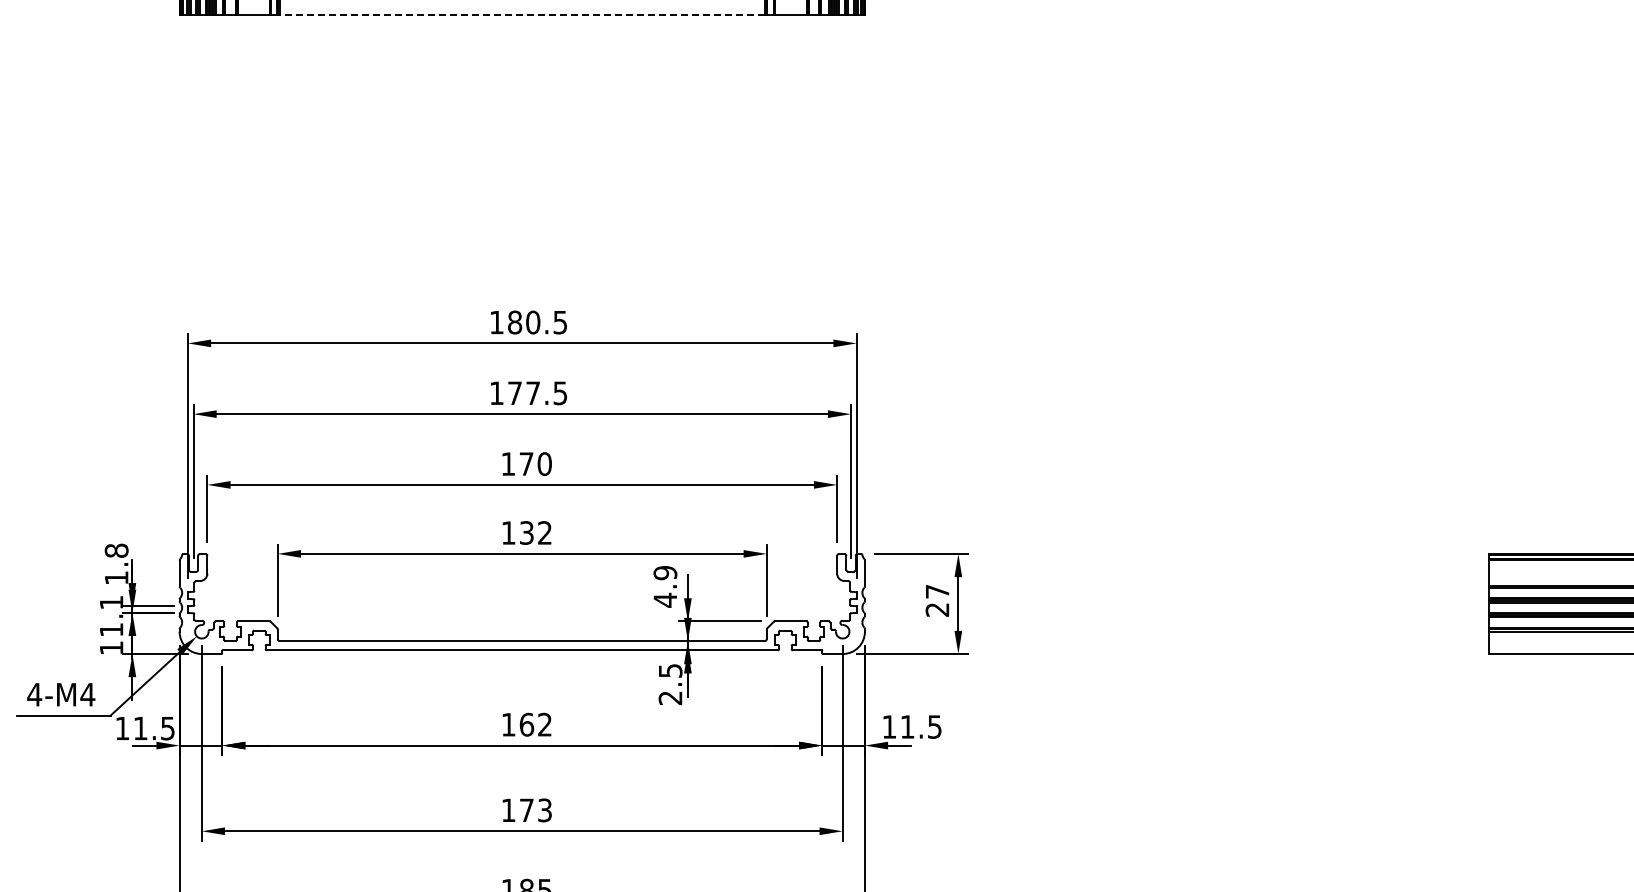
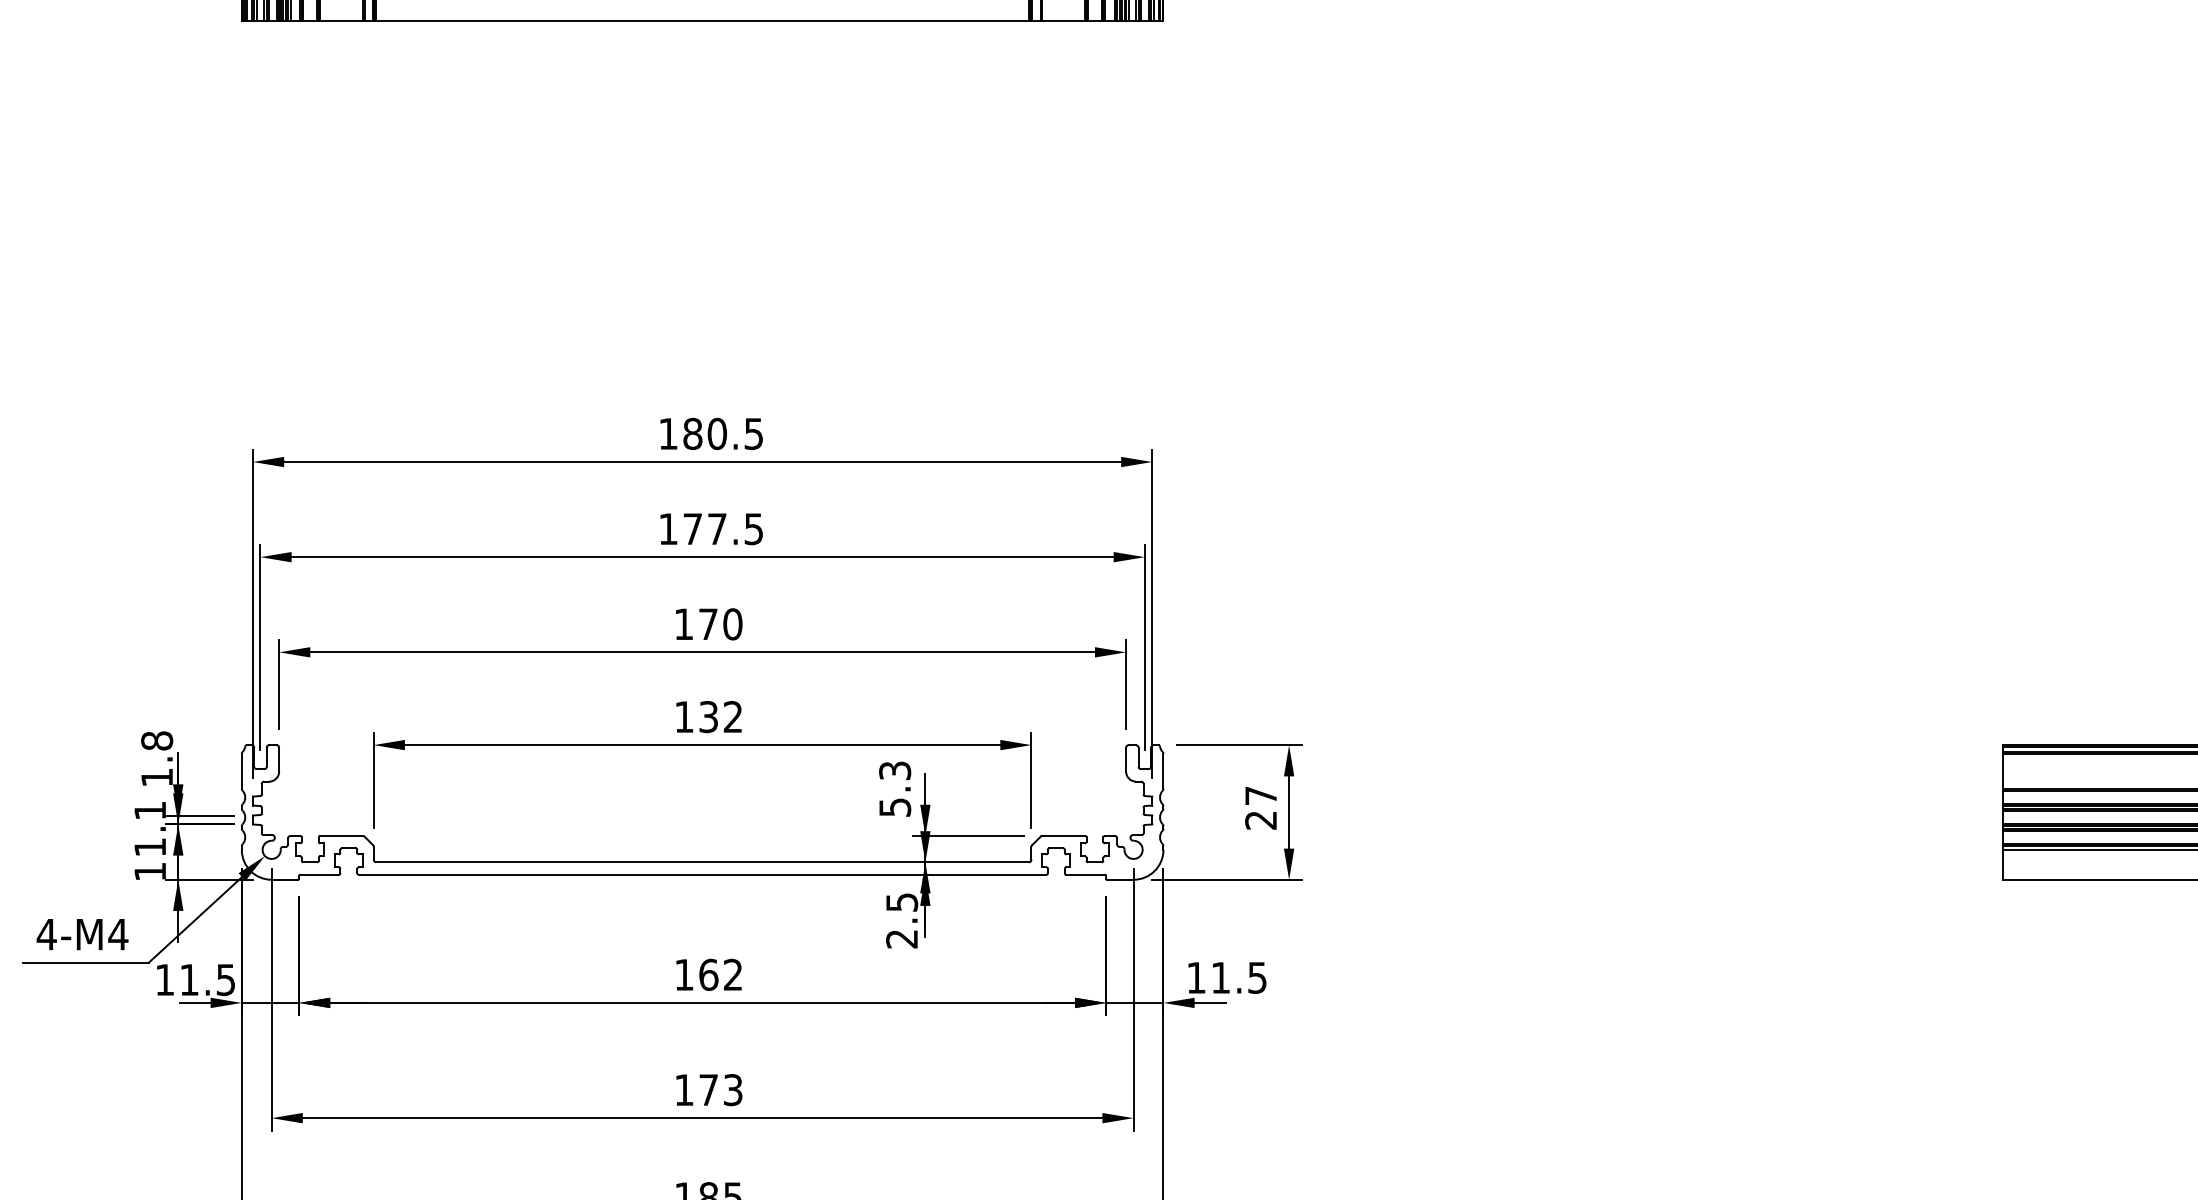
line: (522, 15) -> (702, 21), dashed -> solid
text: (665, 586) -> (895, 788), 4.9 -> 5.3

